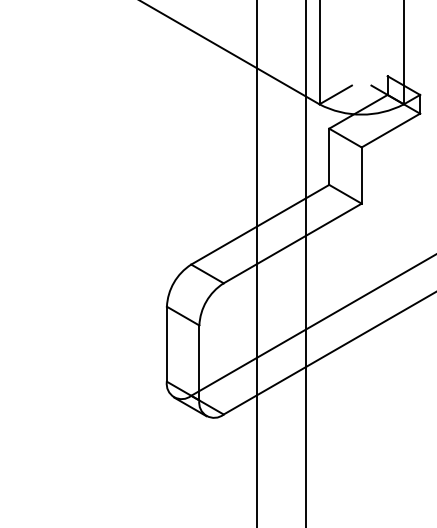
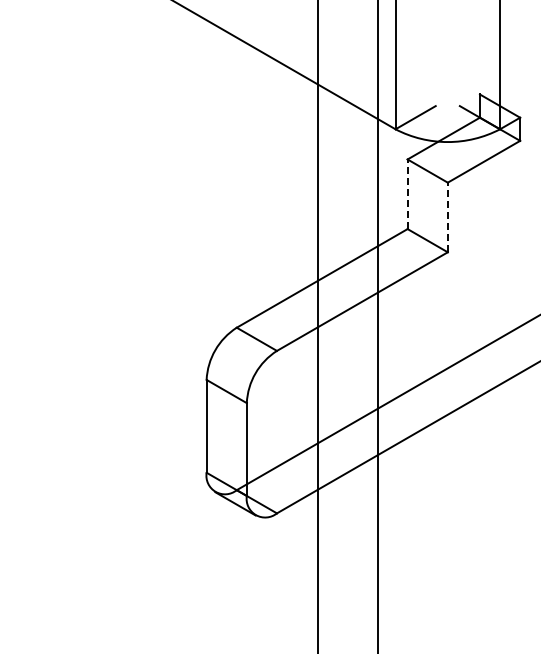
line: (329, 156) -> (407, 194), solid -> dashed
line: (361, 175) -> (447, 217), solid -> dashed

